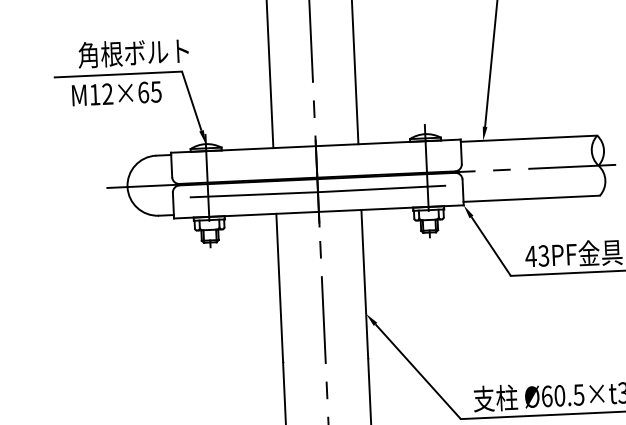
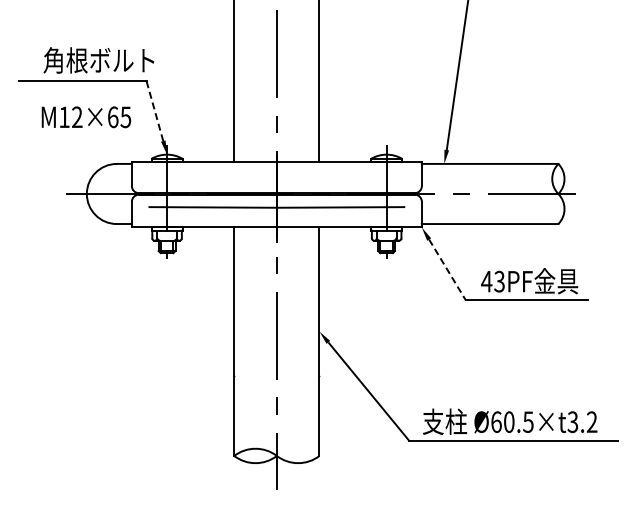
text: (116, 93) -> (86, 117), moved
line: (191, 100) -> (154, 110), solid -> dashed
line: (491, 247) -> (447, 270), solid -> dashed

